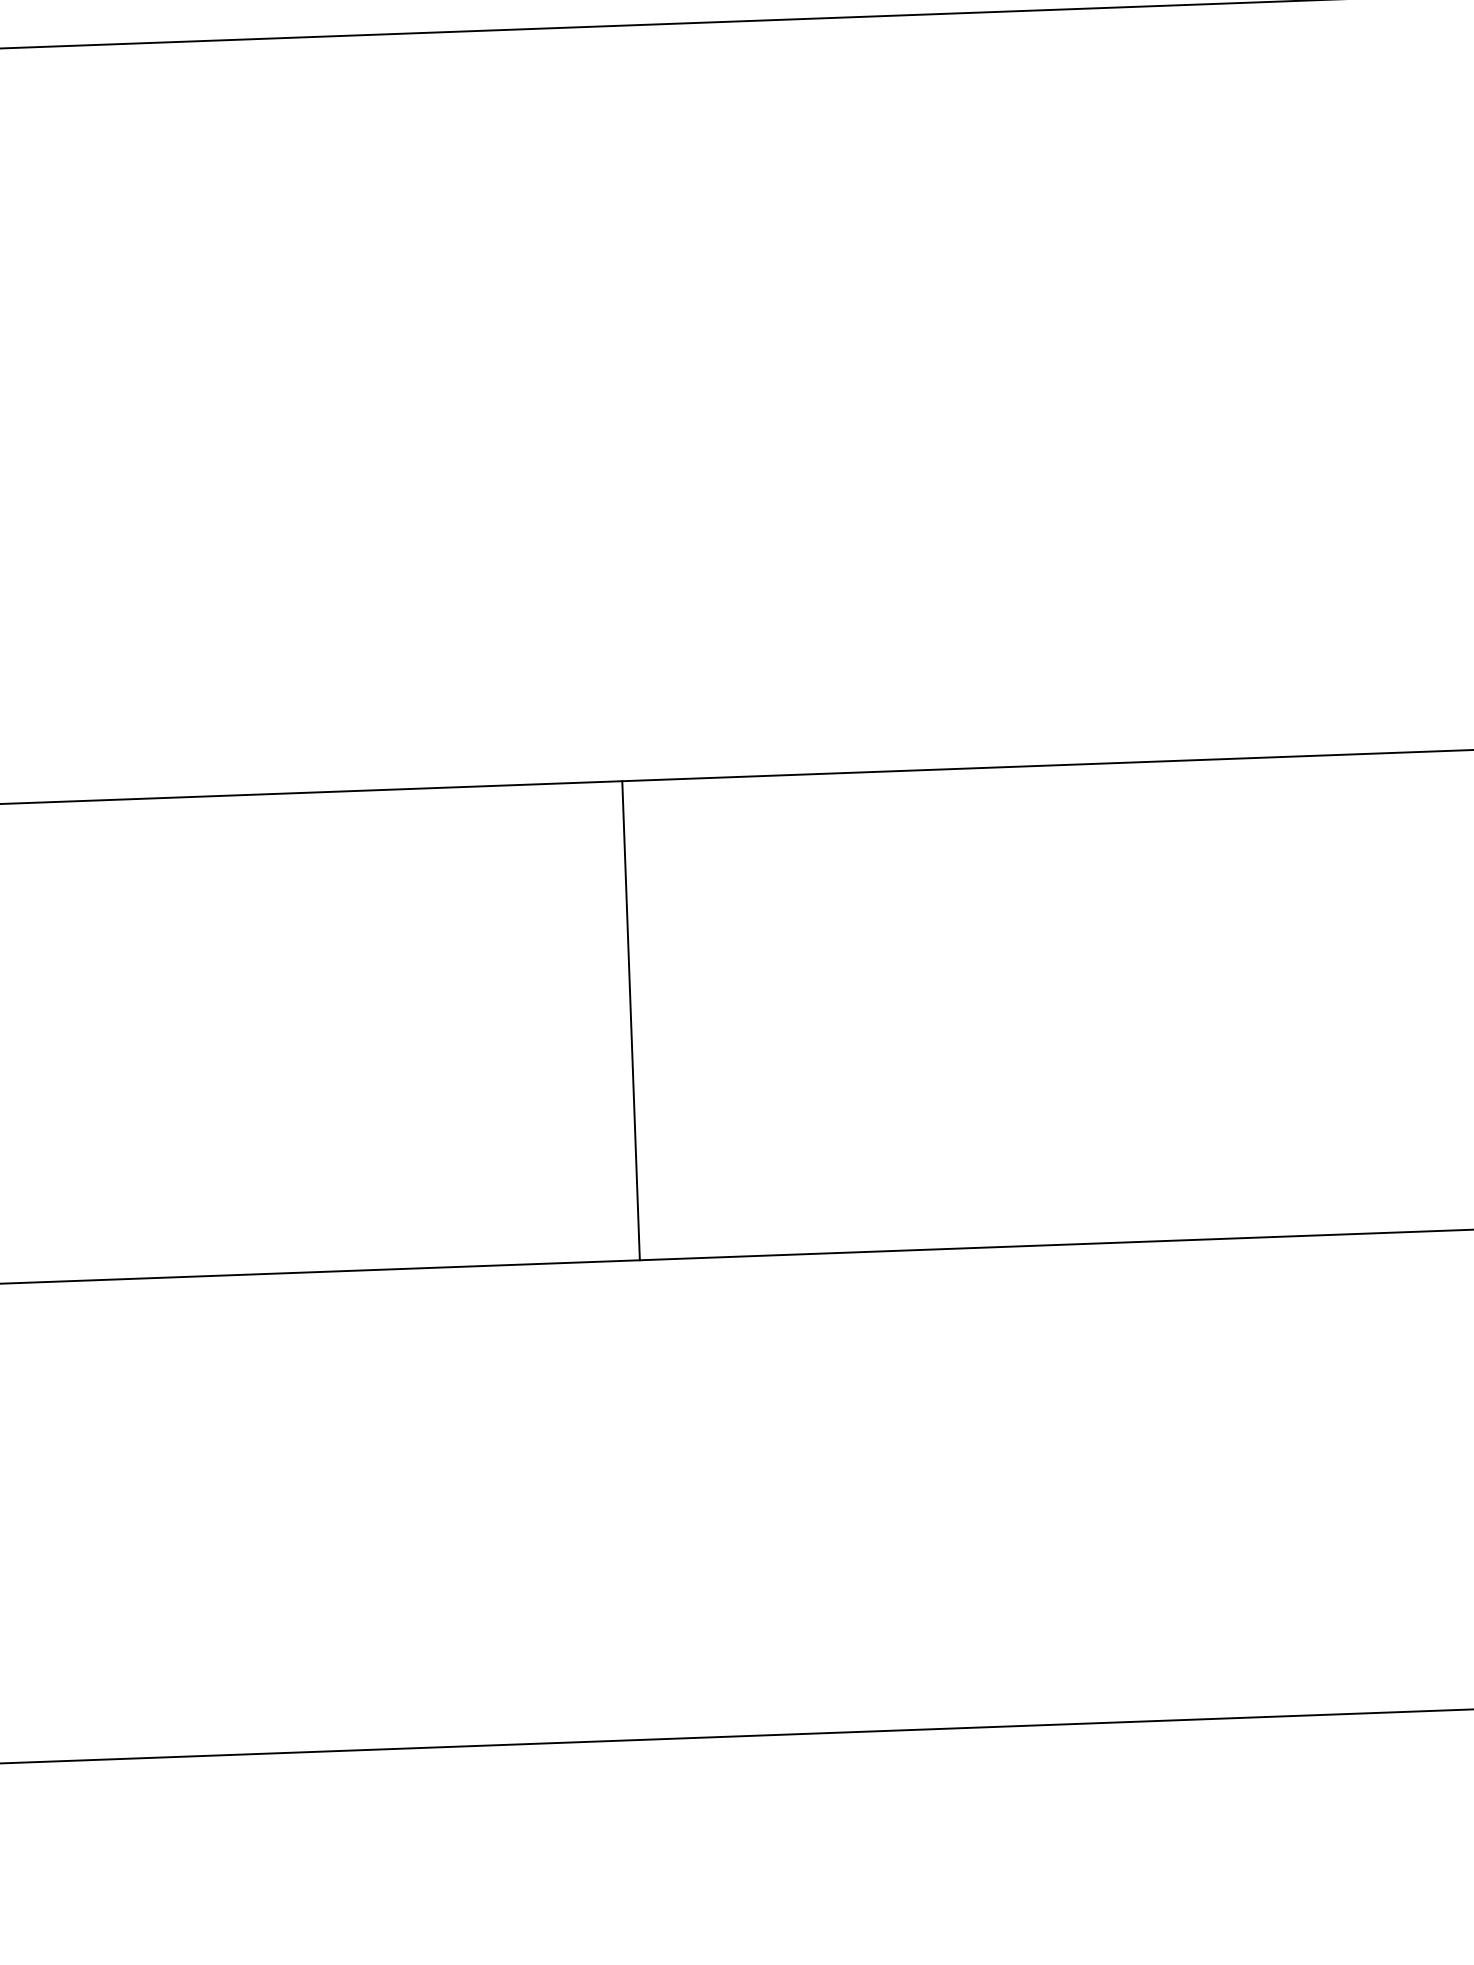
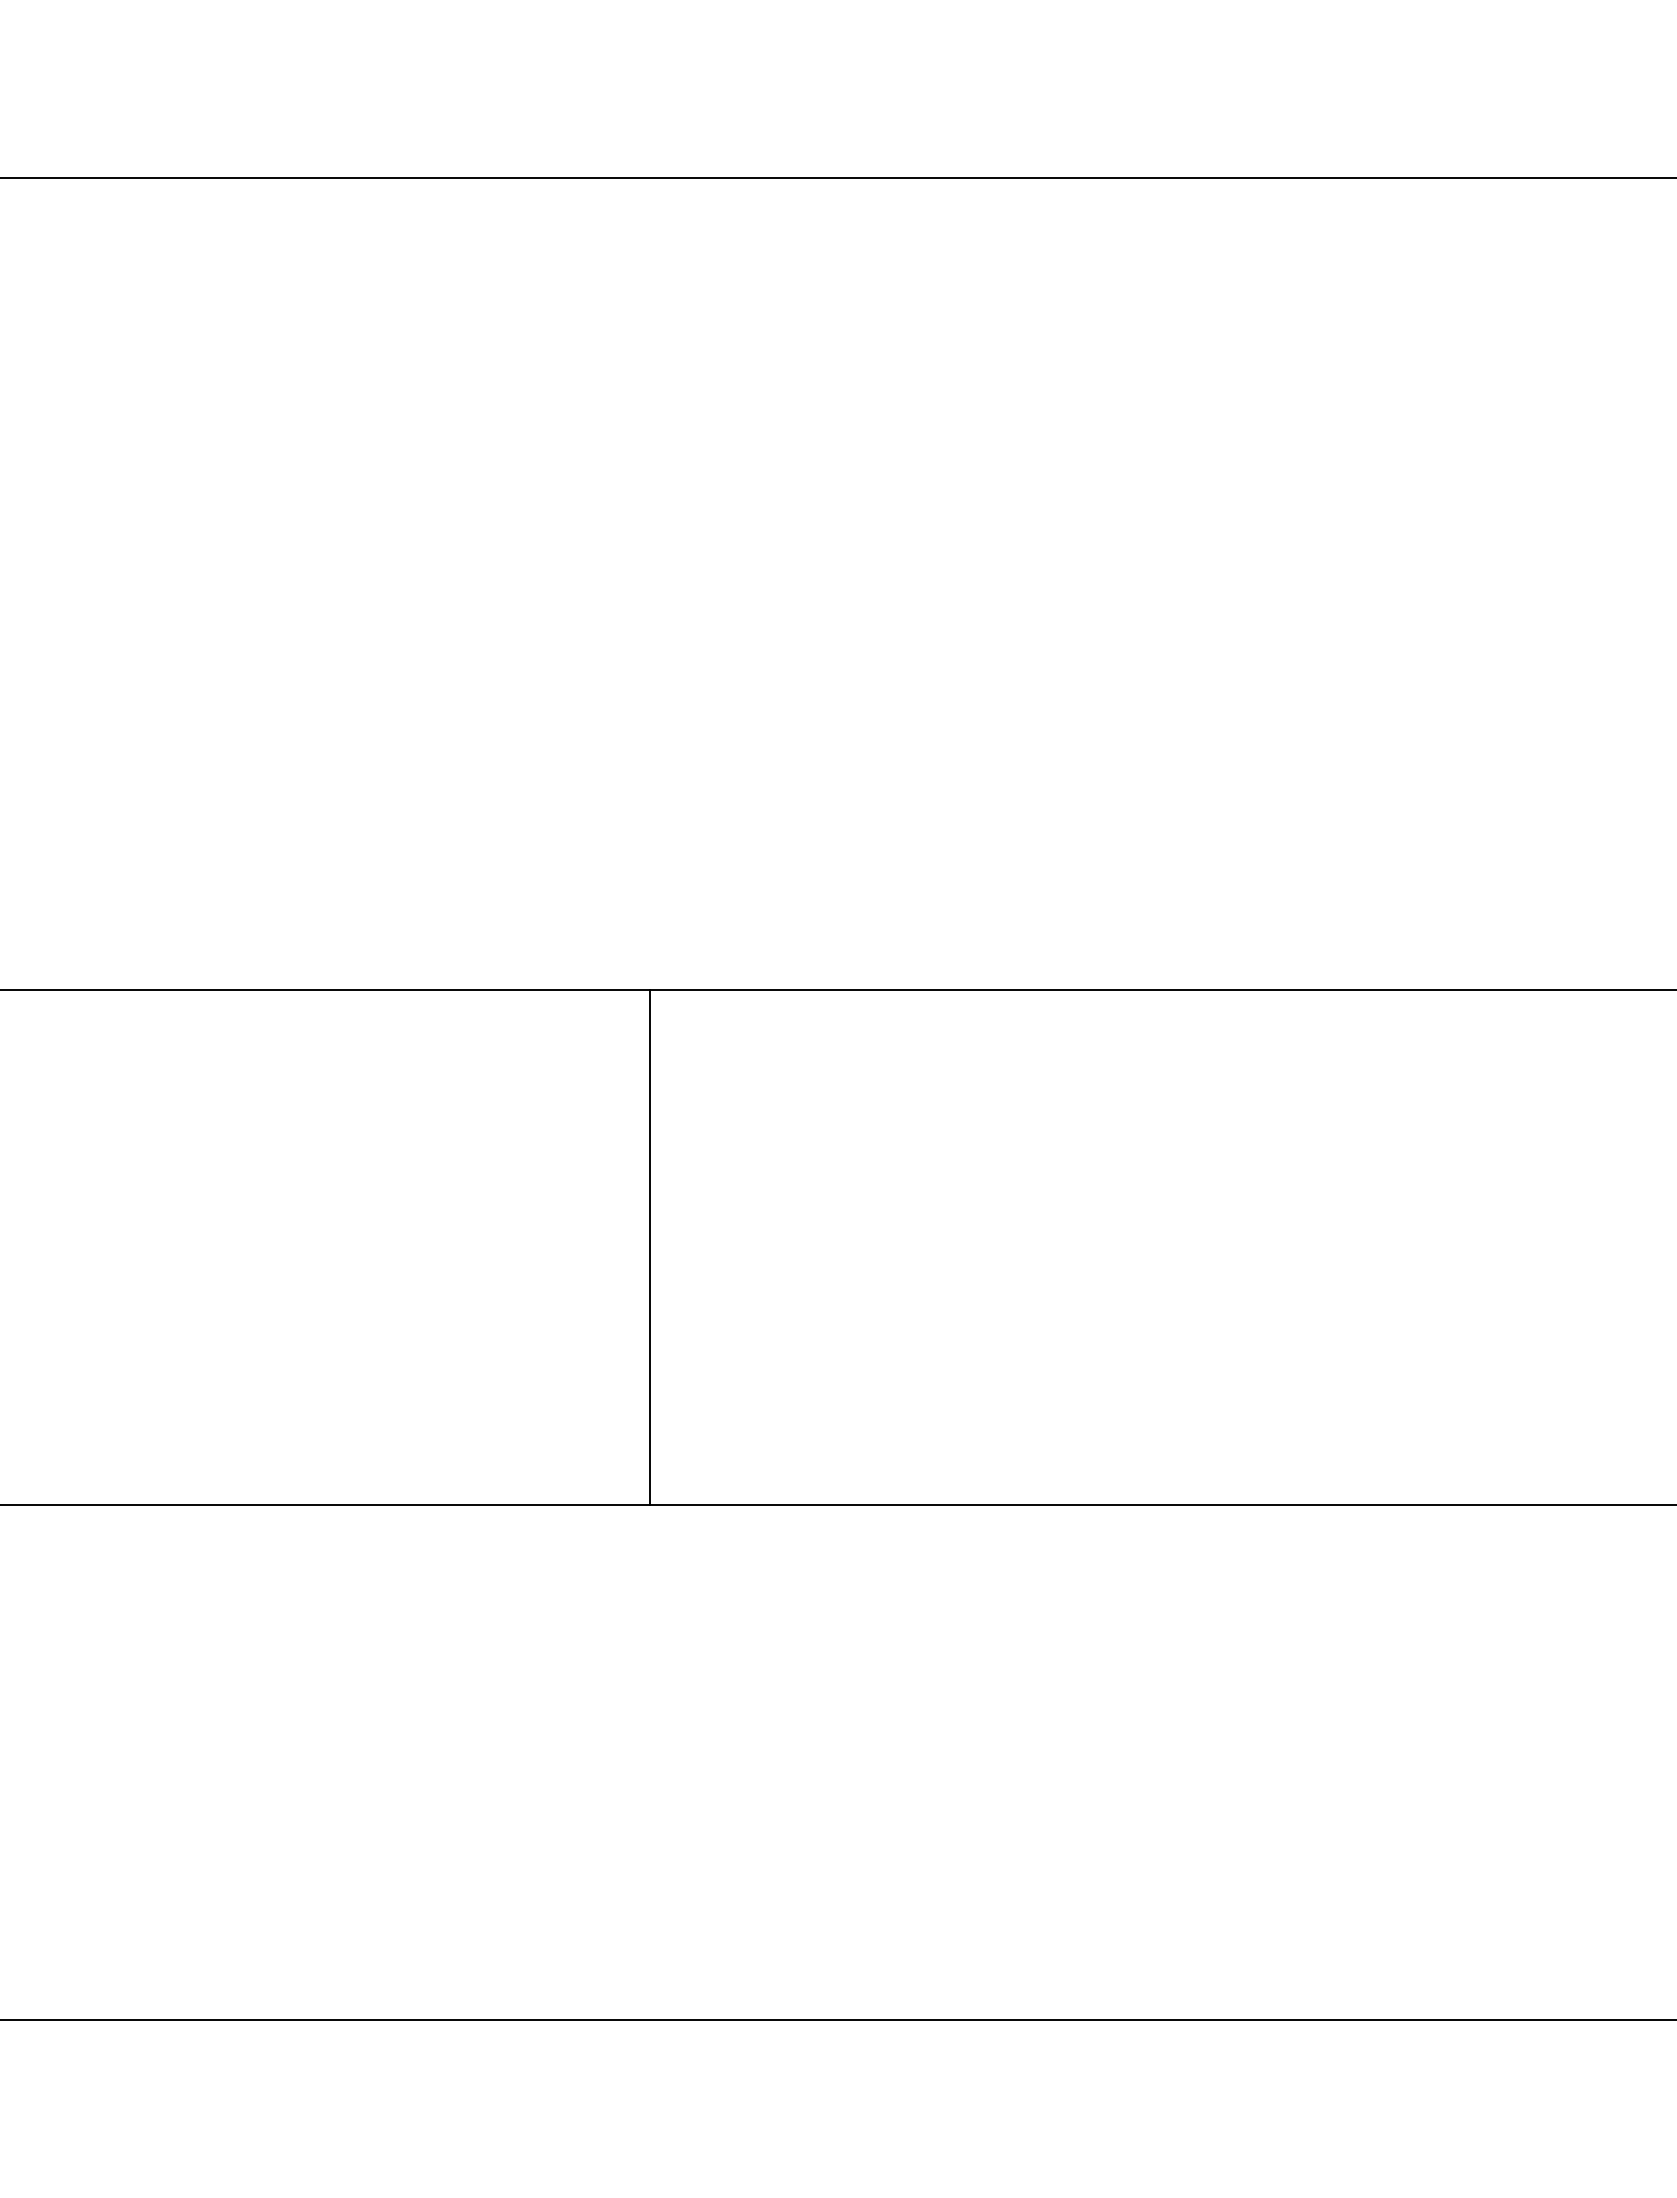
line: (630, 1020) -> (649, 1246), moved

